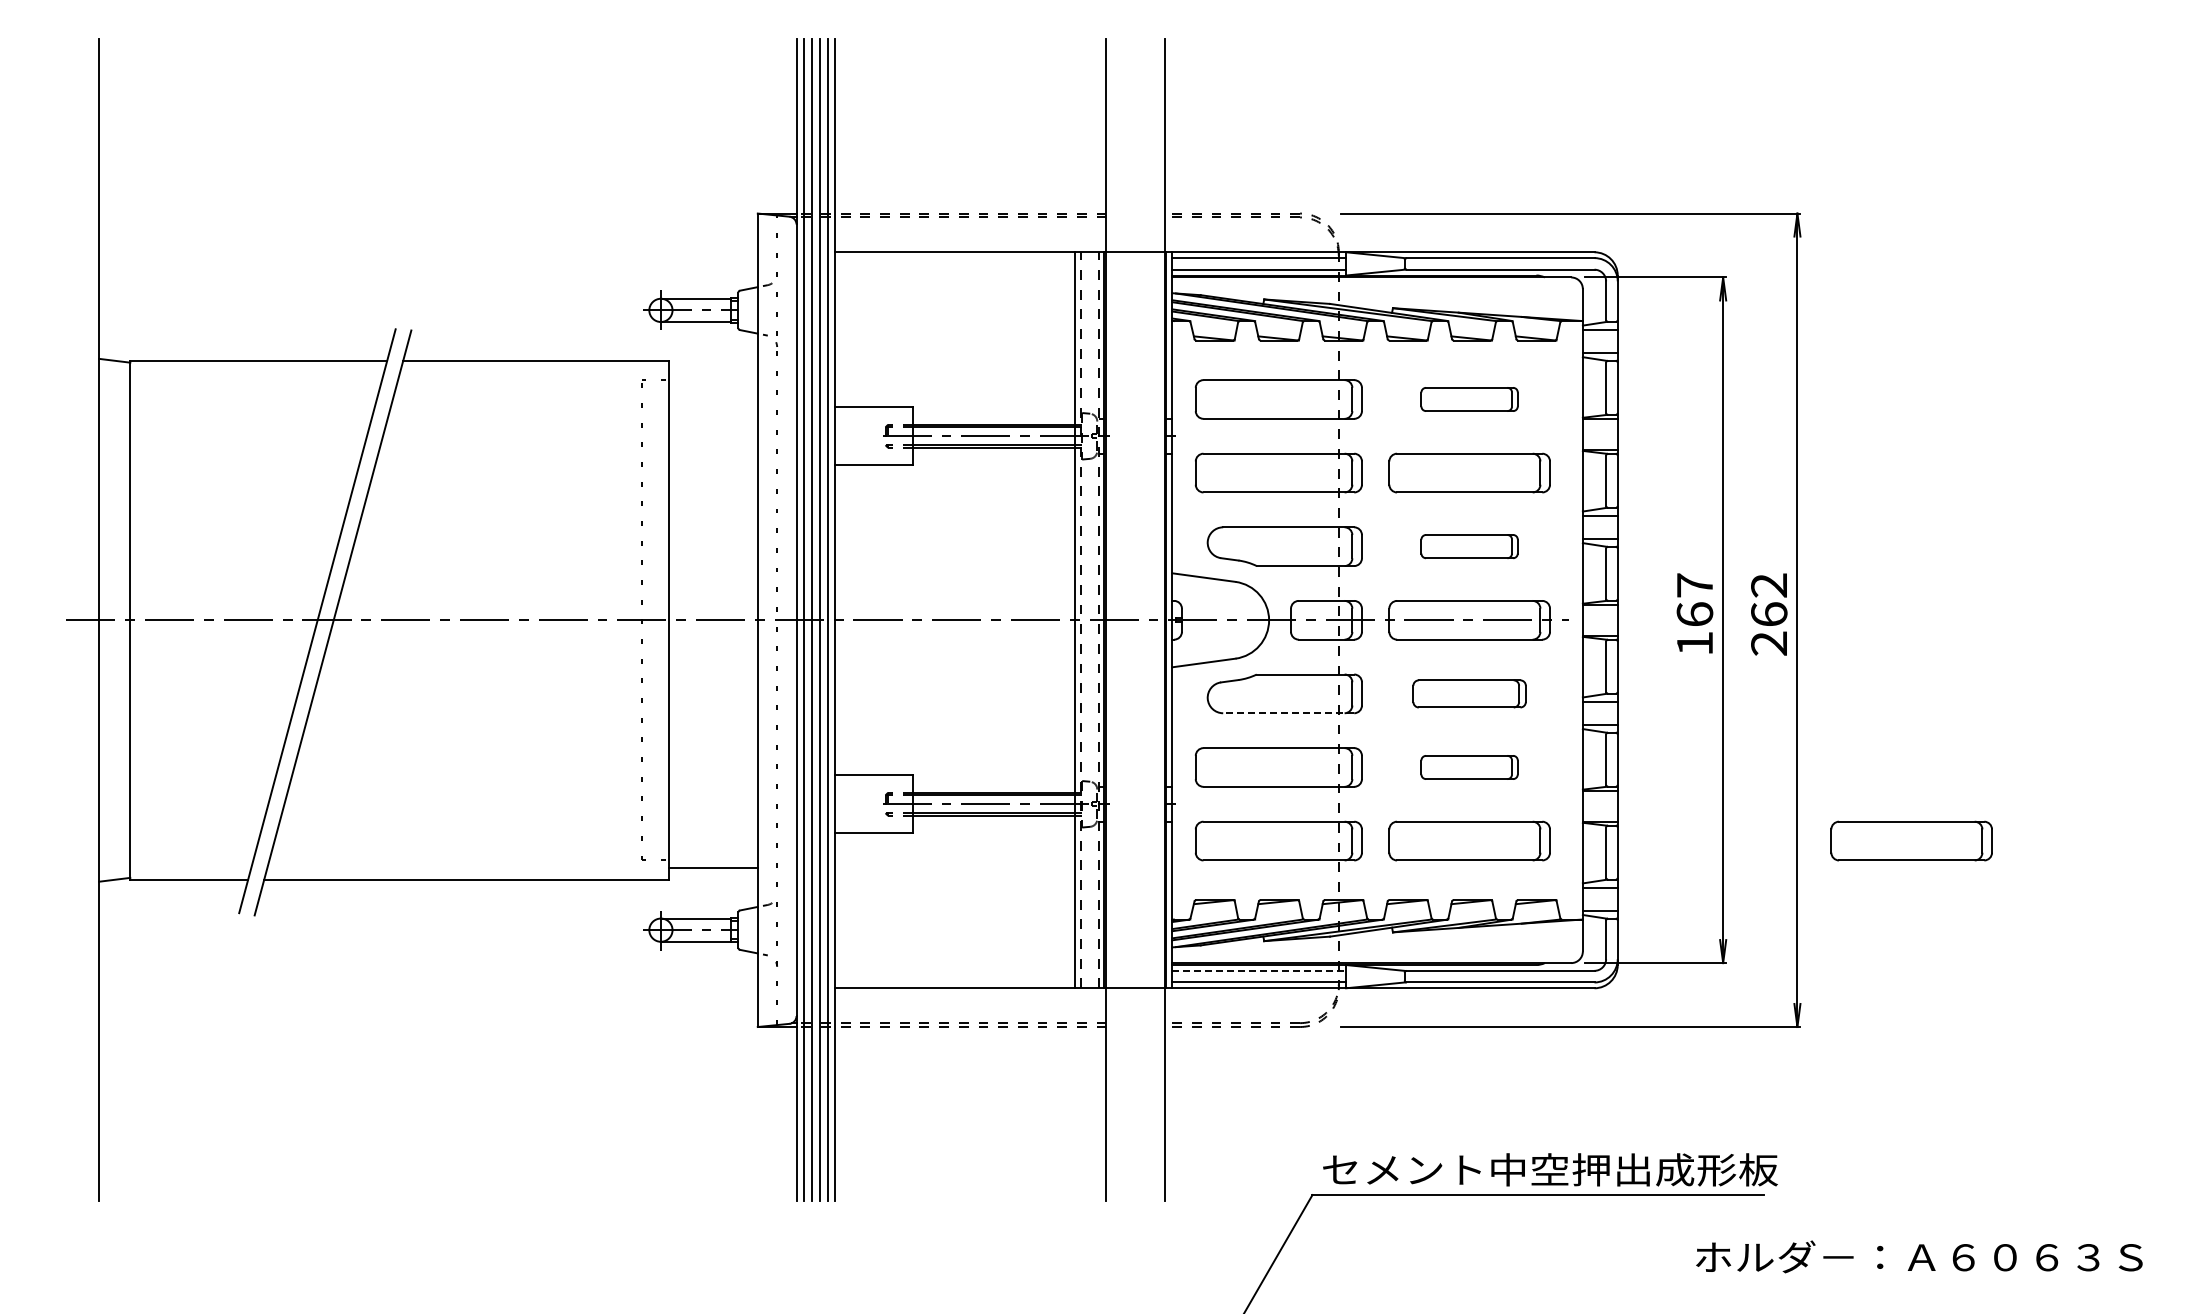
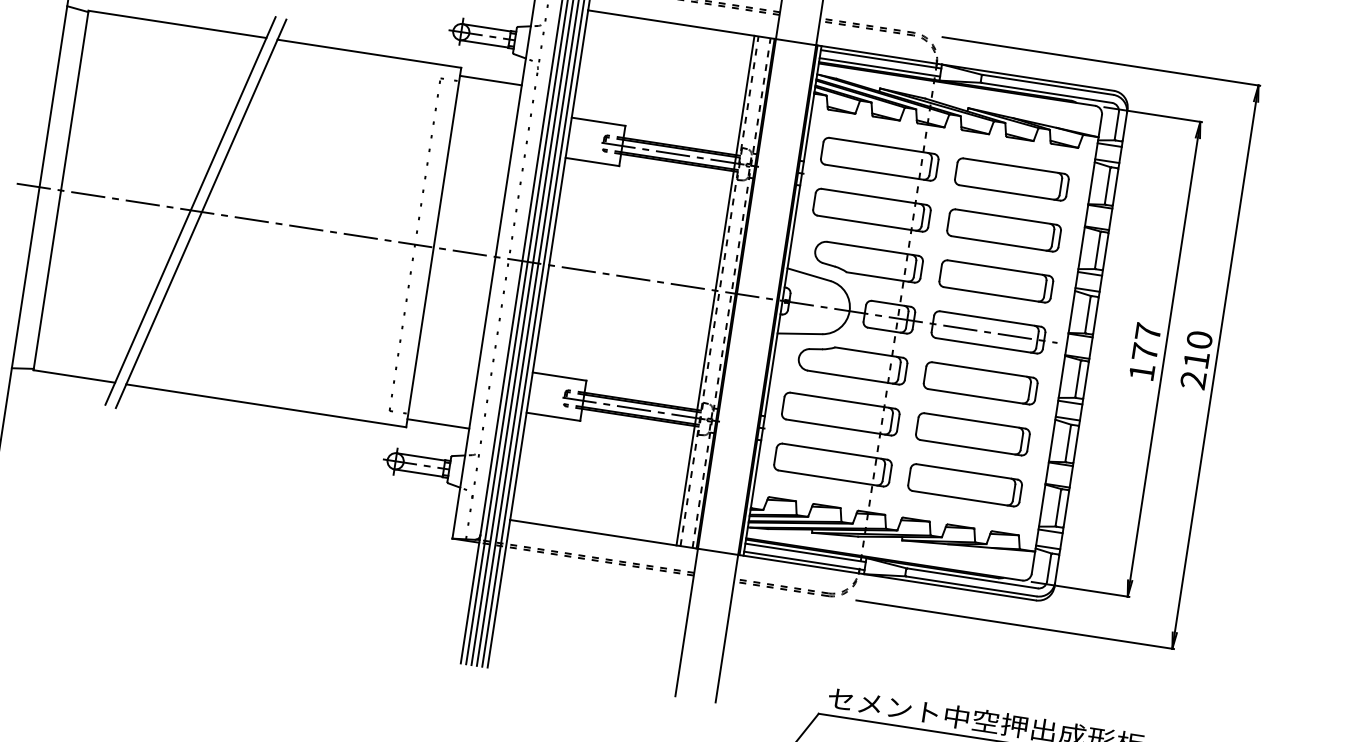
line: (712, 372) -> (490, 80), added
part: (1469, 399) -> (1011, 179), size x1.67
part: (1469, 546) -> (996, 281), size x1.67
text: (1769, 599) -> (1198, 349), 262 -> 210
text: (1694, 614) -> (1144, 352), 167 -> 177
part: (1469, 693) -> (980, 383), size x1.43
line: (1288, 713) -> (853, 377), dashed -> solid
part: (1469, 767) -> (972, 434), size x1.67
part: (1911, 840) -> (1271, 531), removed
line: (1259, 970) -> (805, 552), dashed -> solid

